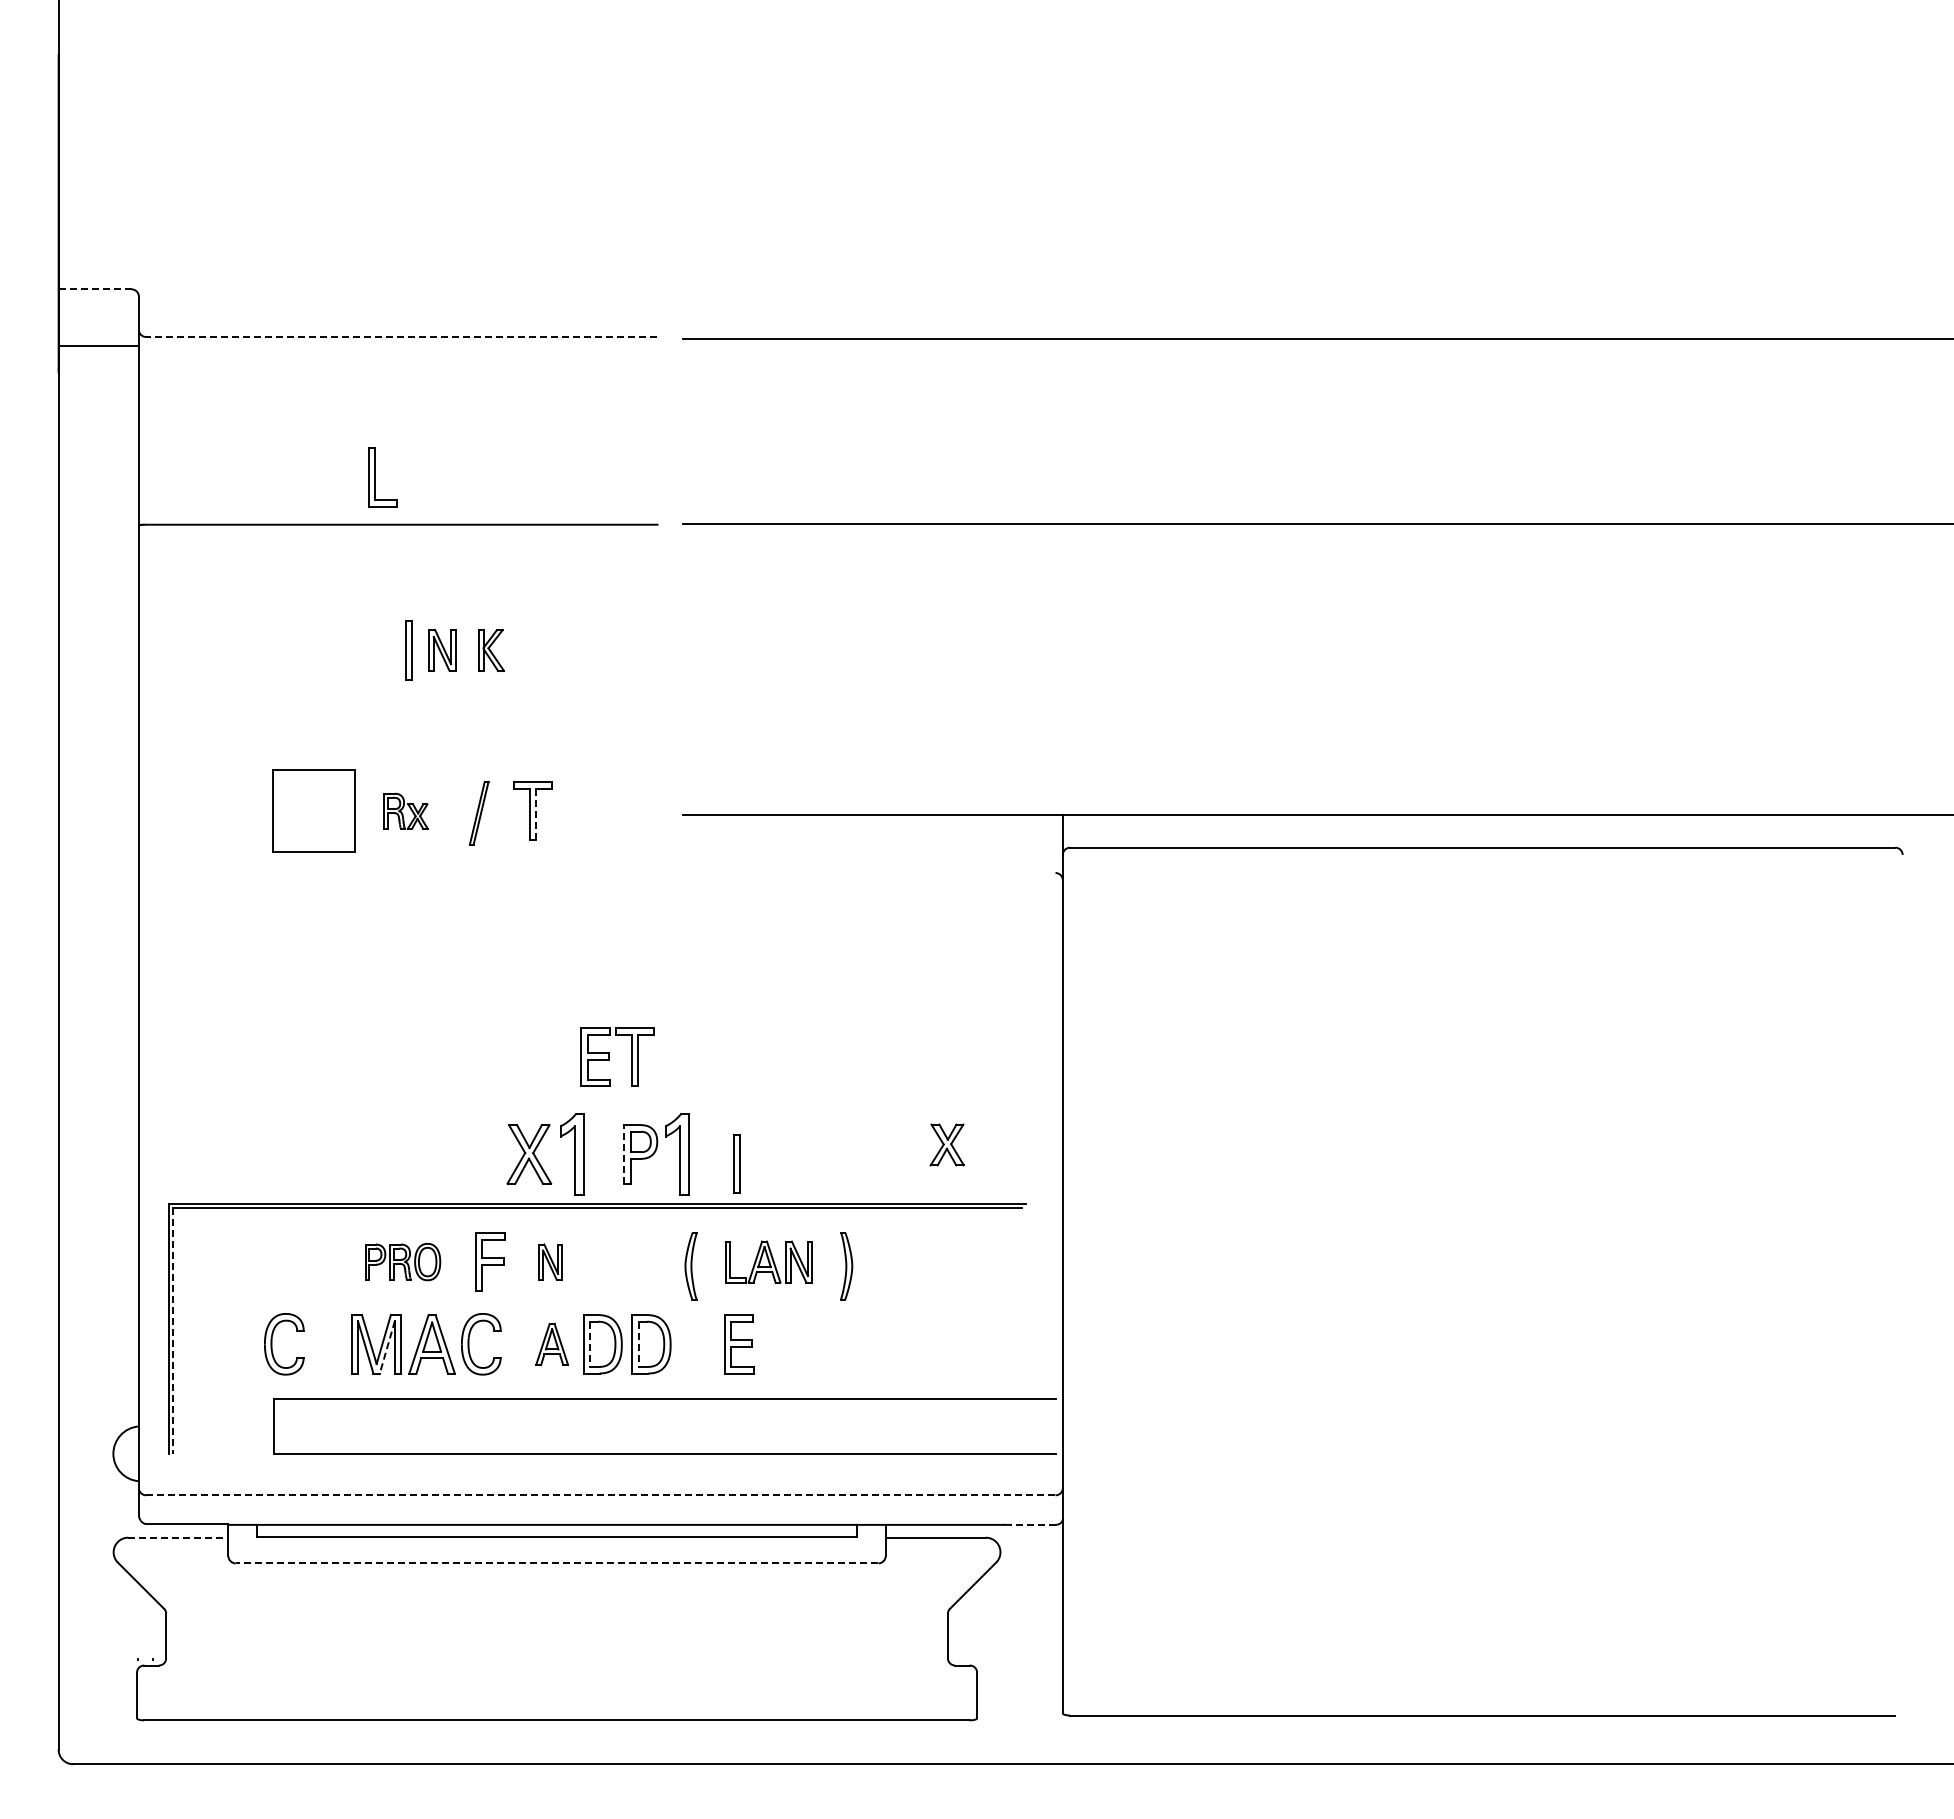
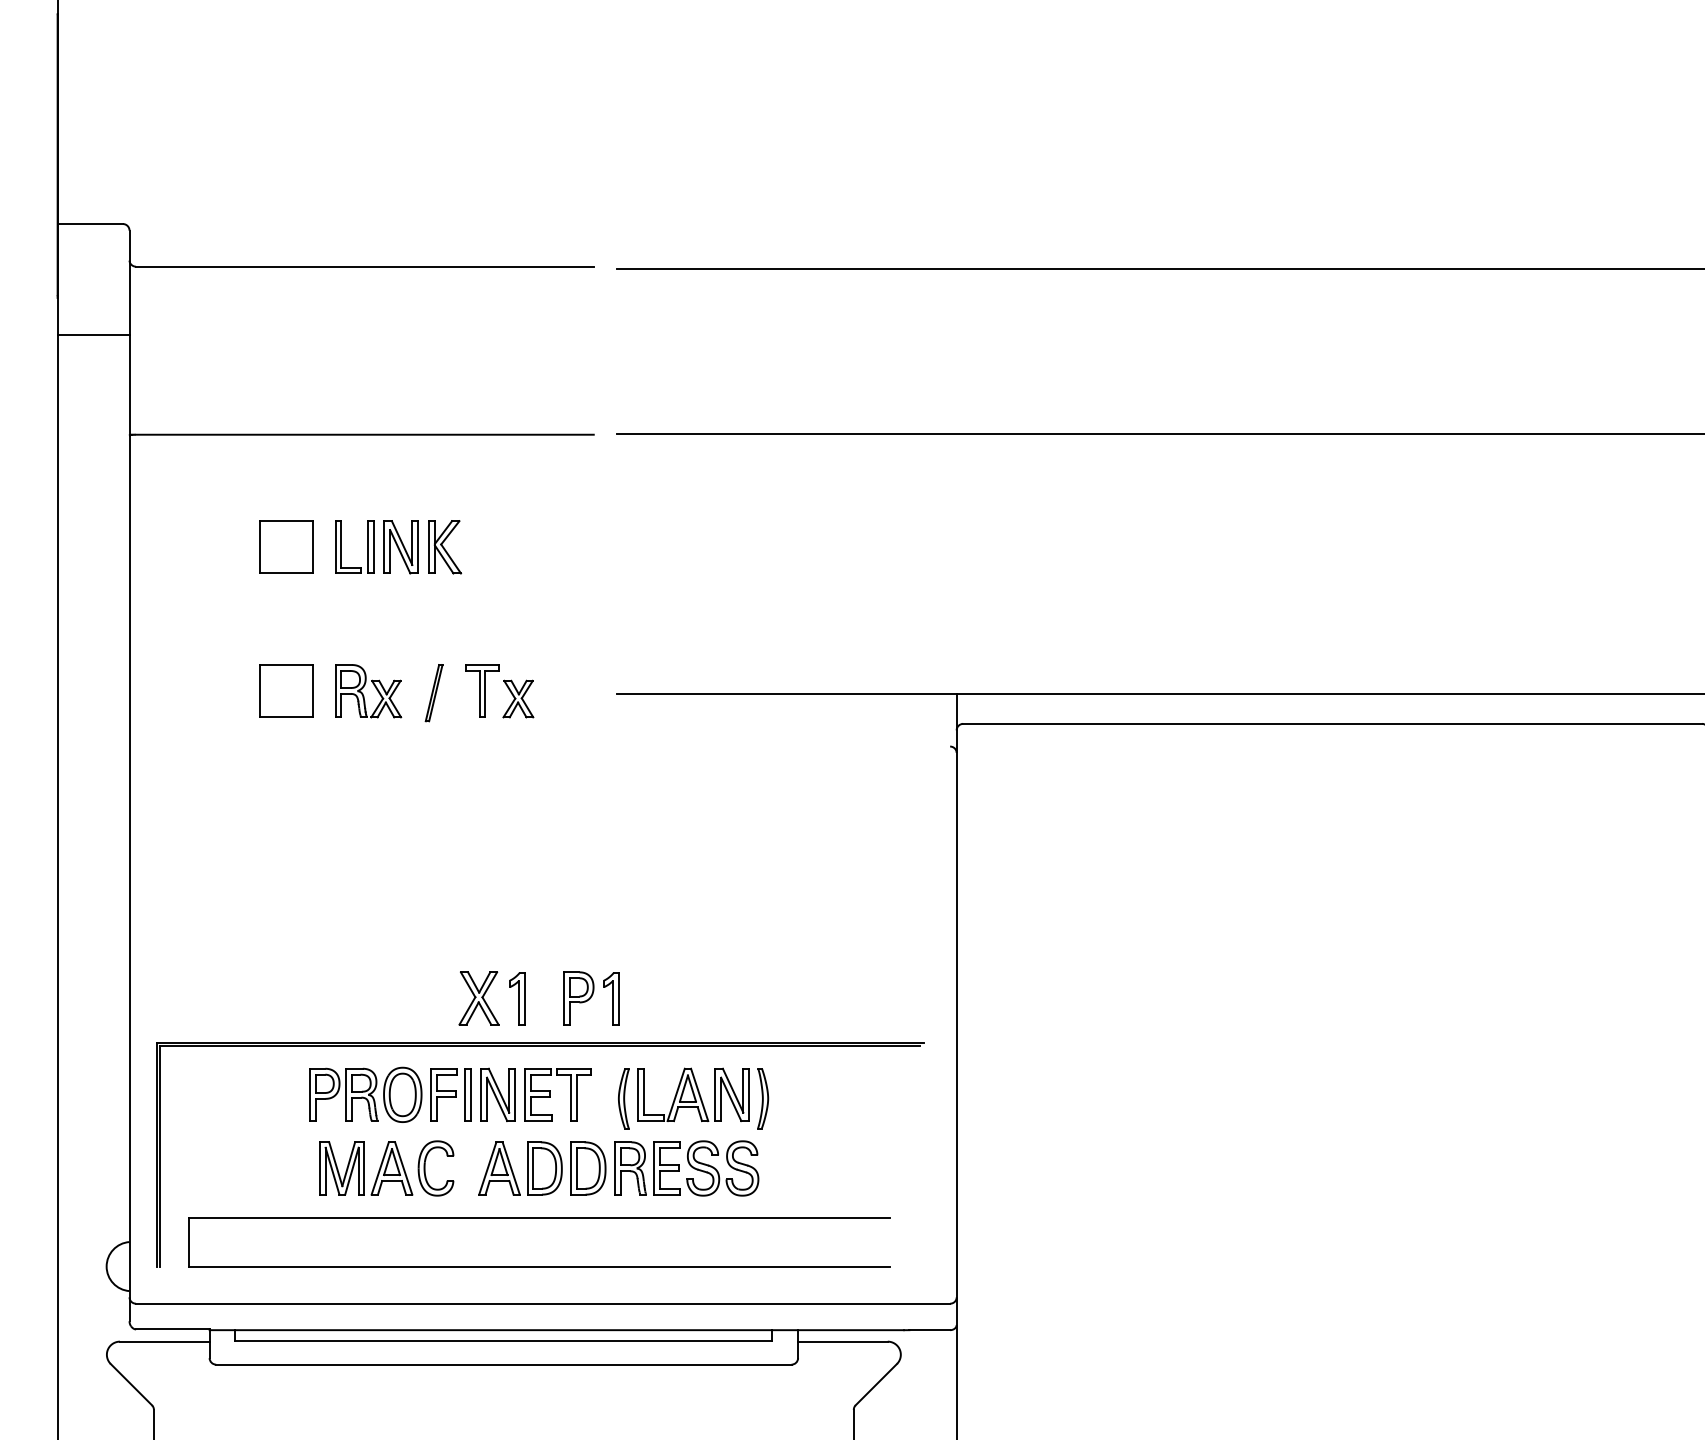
line: (95, 289) -> (90, 224), dashed -> solid
line: (401, 337) -> (364, 267), dashed -> solid
line: (98, 346) -> (93, 335), moved
part: (375, 477) -> (341, 547), moved
part: (313, 650) -> (285, 547), added
part: (442, 650) -> (401, 547), size x1.43
part: (491, 650) -> (445, 547), size x1.43
part: (313, 810) -> (285, 690), size x0.71
part: (405, 811) -> (368, 691), size x1.67
line: (536, 814) -> (485, 694), dashed -> solid
part: (609, 1056) -> (550, 1094), moved
part: (946, 1144) -> (517, 698), moved
line: (624, 1153) -> (564, 997), dashed -> solid
part: (571, 1154) -> (516, 998), size x0.71
part: (676, 1154) -> (610, 998), size x0.71
part: (736, 1163) -> (467, 1094), moved
part: (402, 1261) -> (365, 1094), size x1.67
part: (550, 1261) -> (497, 1094), size x1.67
part: (768, 1261) -> (693, 1094), size x1.43
line: (173, 1330) -> (160, 1156), dashed -> solid
part: (272, 1344) -> (249, 1168), removed
part: (551, 1344) -> (498, 1168), size x1.43
line: (589, 1344) -> (532, 1168), dashed -> solid
line: (638, 1344) -> (576, 1168), dashed -> solid
part: (698, 1344) -> (630, 1168), added
part: (801, 1344) -> (722, 1168), added
line: (387, 1347) -> (352, 1171), dashed -> solid
part: (664, 1399) -> (539, 1217), moved
line: (600, 1495) -> (542, 1303), dashed -> solid
line: (1032, 1524) -> (929, 1329), dashed -> solid
line: (178, 1537) -> (164, 1341), dashed -> solid
line: (556, 1563) -> (503, 1364), dashed -> solid

